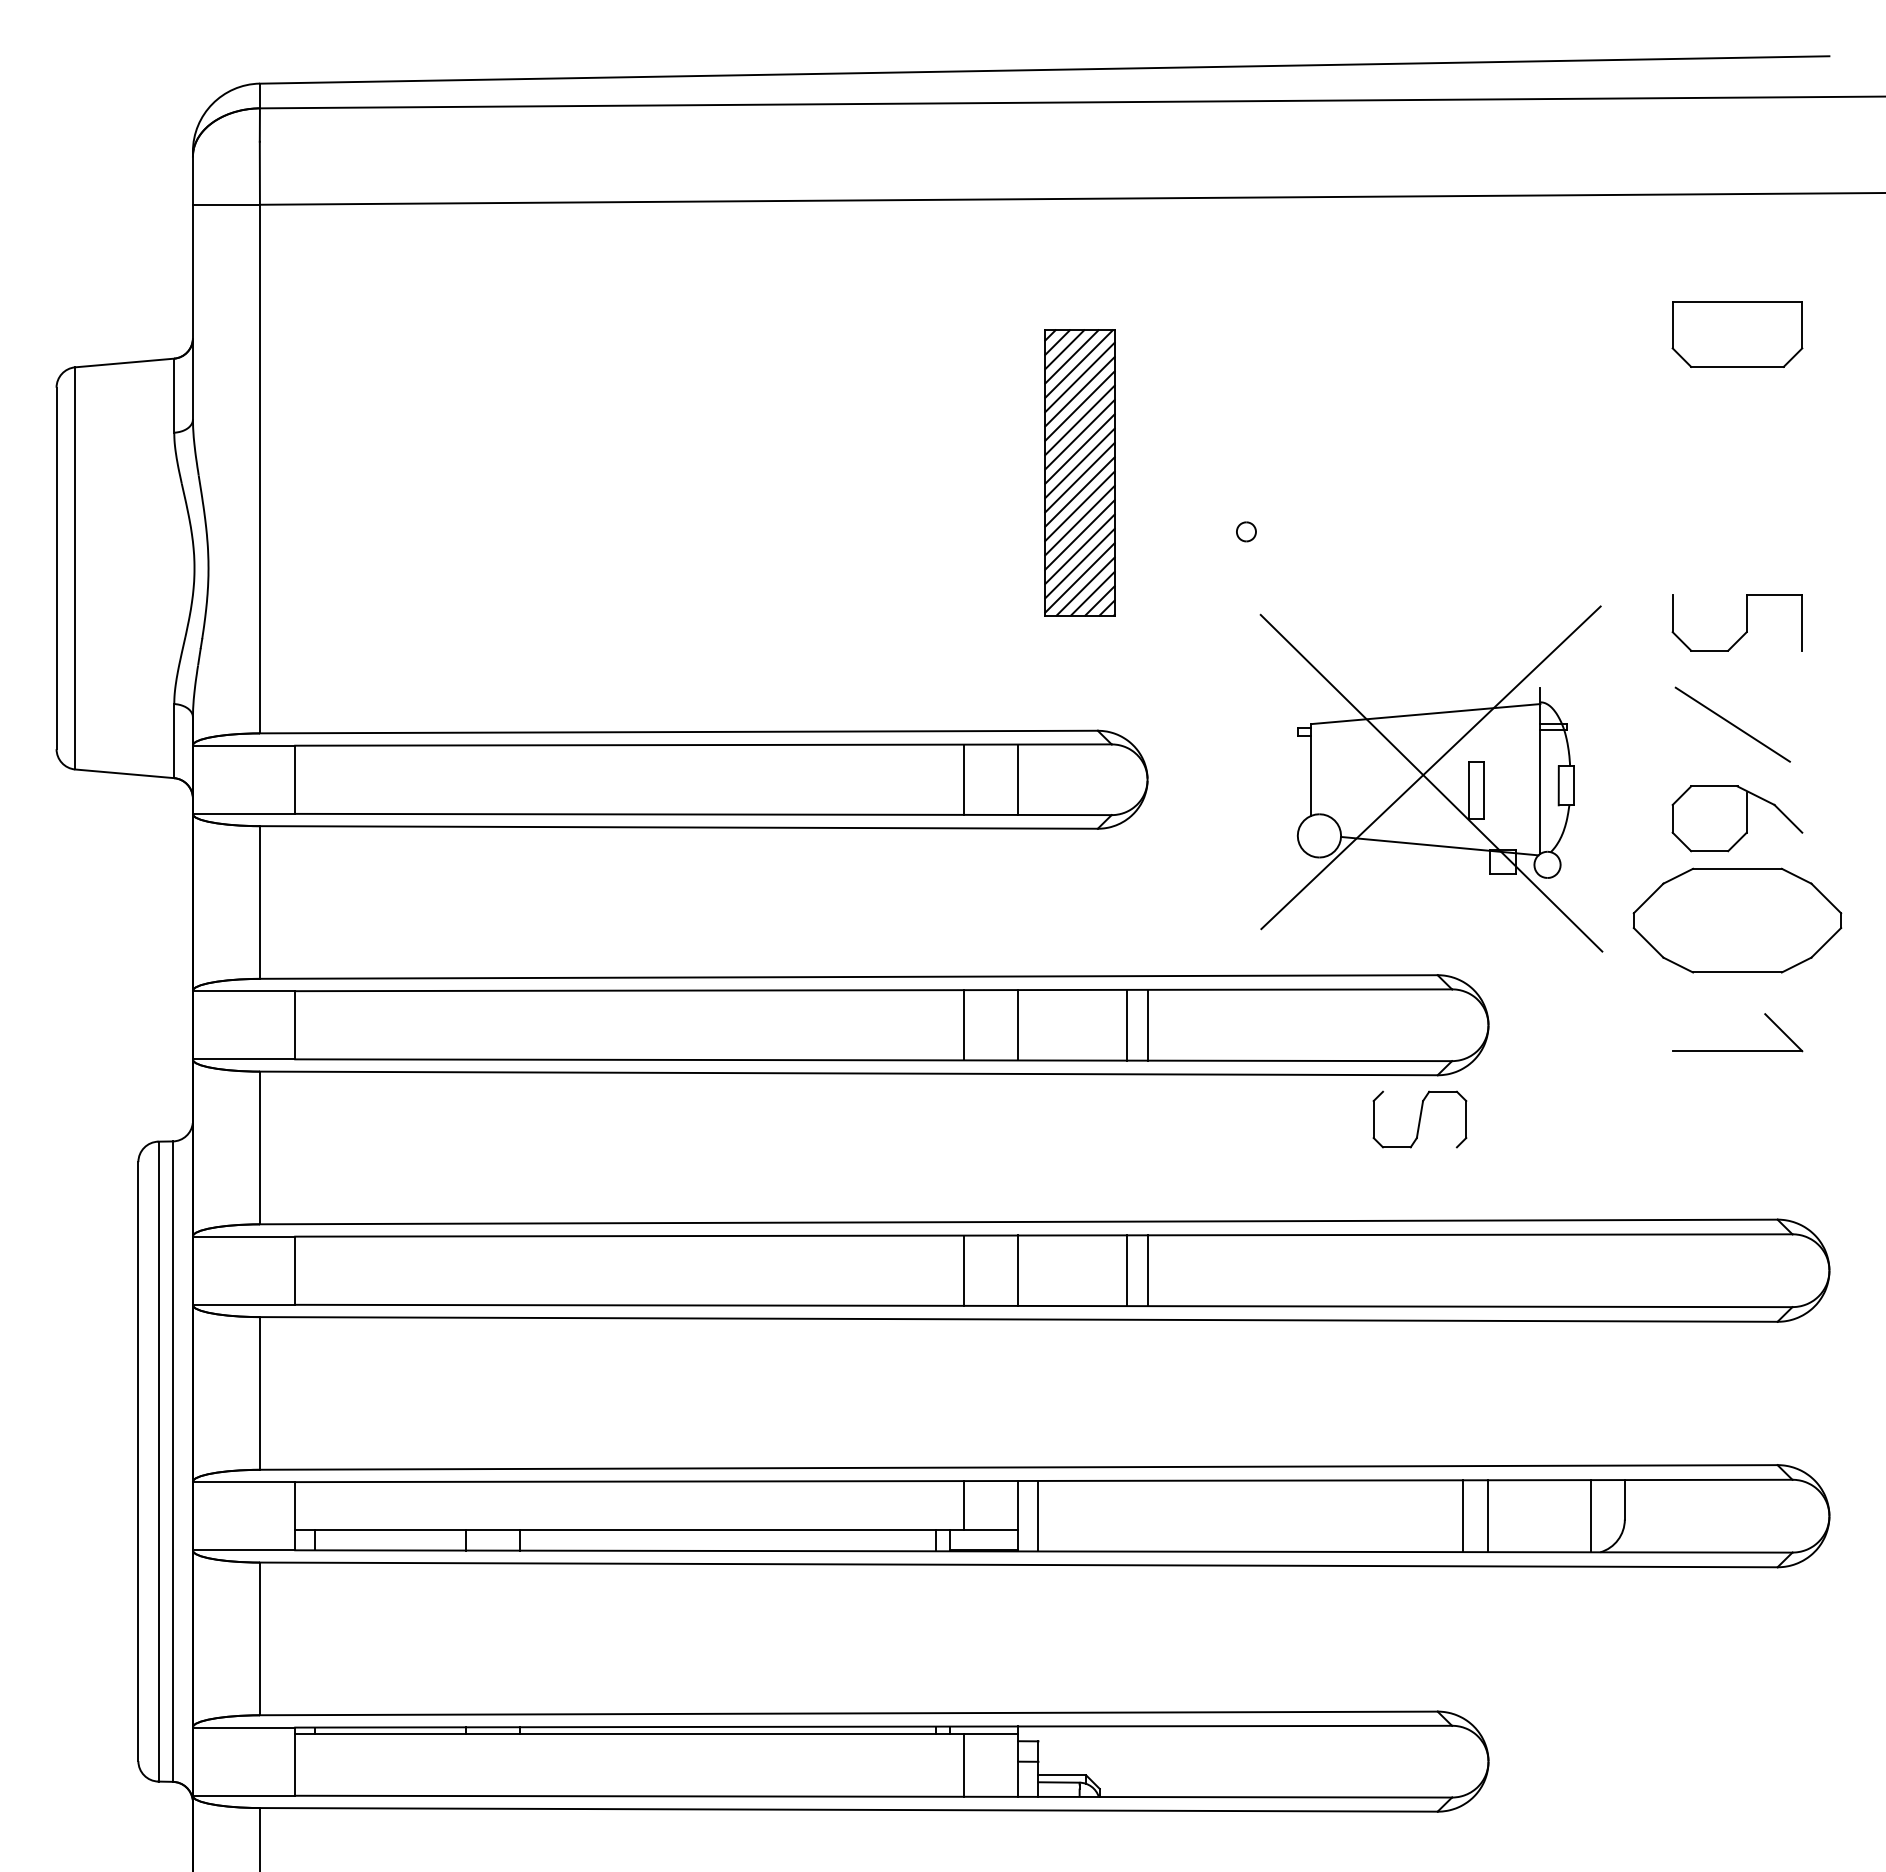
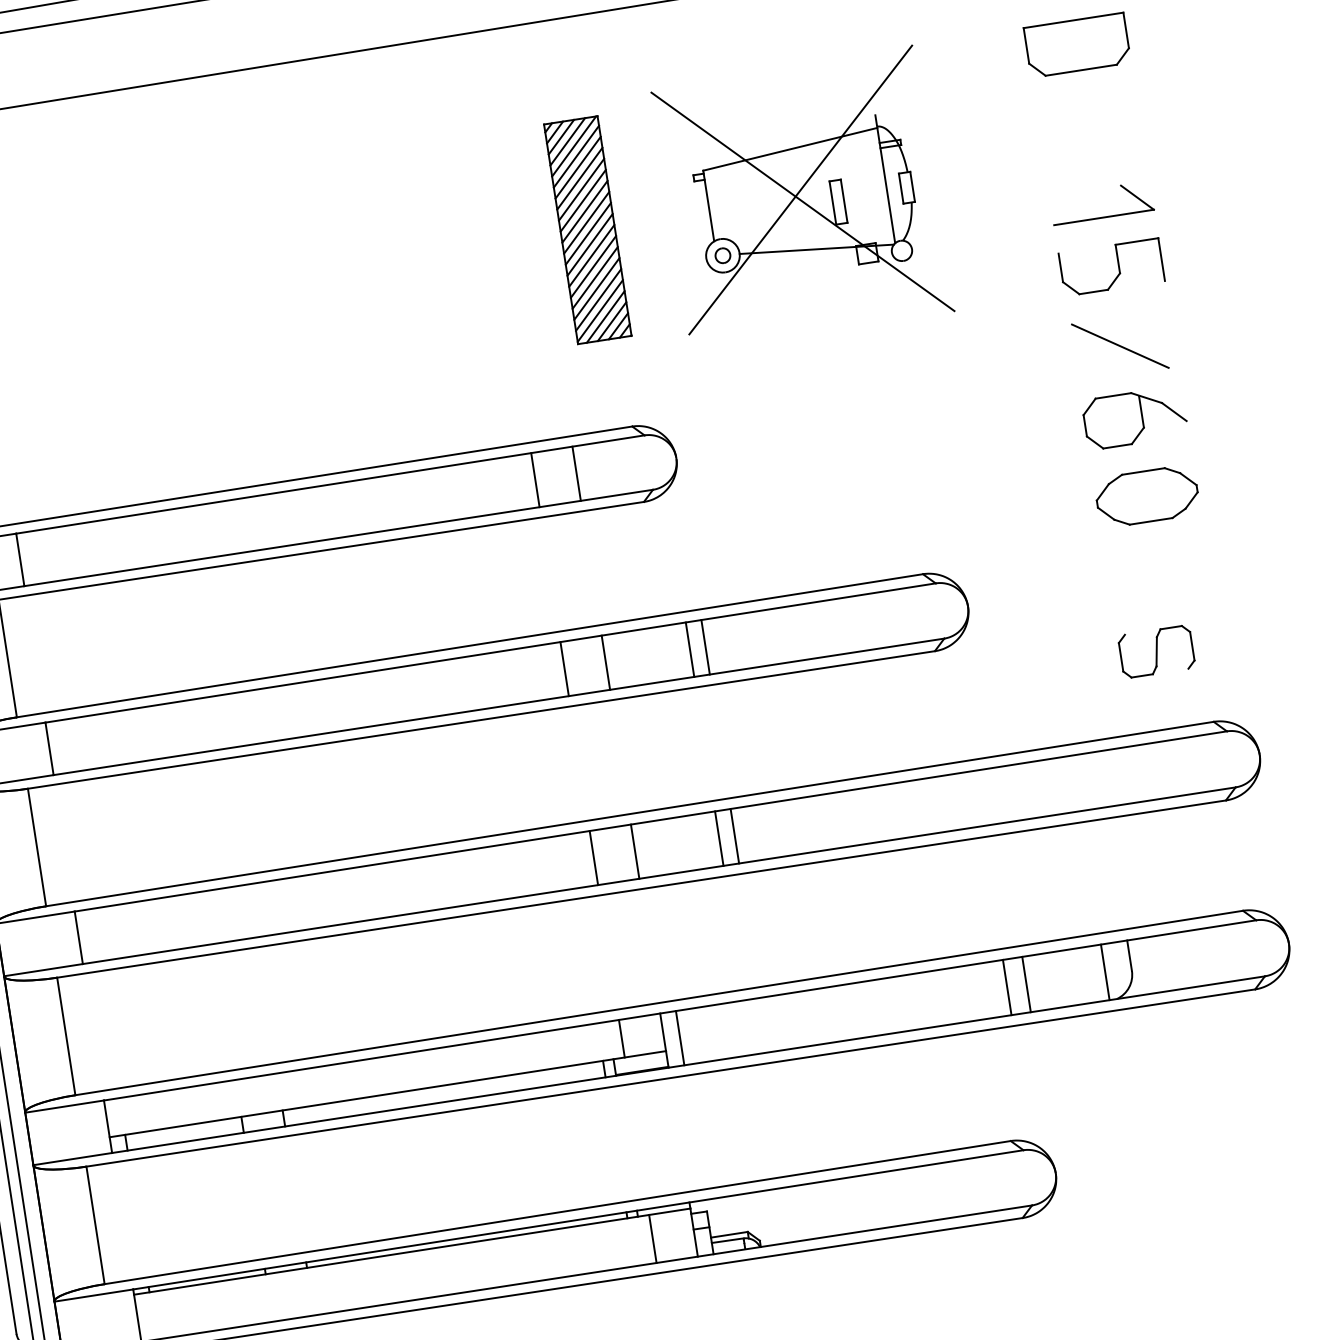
part: (1431, 778) -> (802, 198), moved
part: (1737, 920) -> (1147, 496), size x0.62
part: (1737, 1050) -> (1103, 216), moved
part: (1419, 1119) -> (1156, 651), moved

